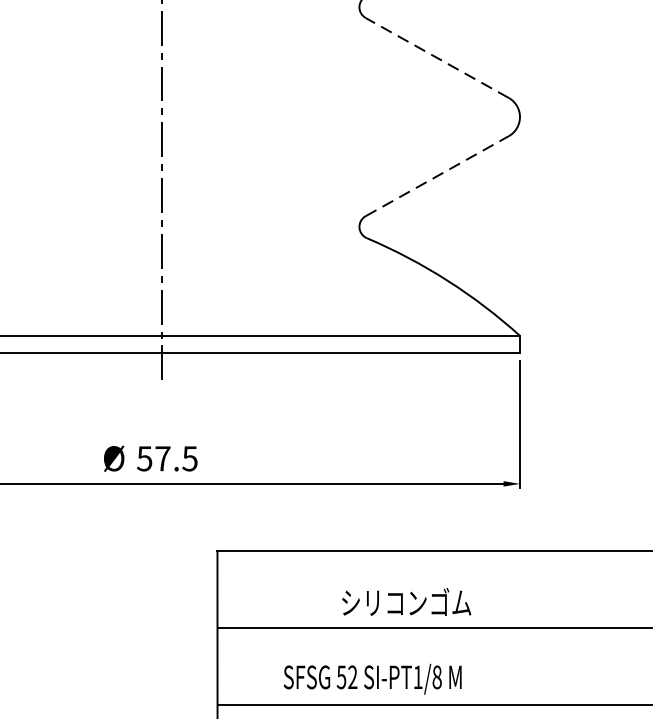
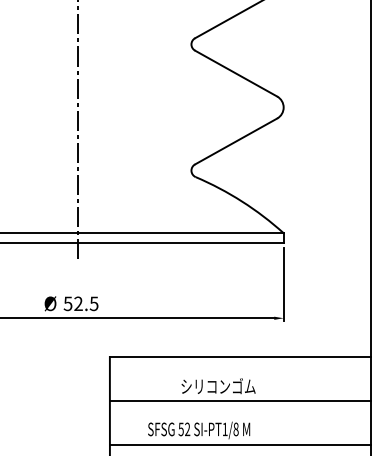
line: (436, 57) -> (235, 73), dashed -> solid
line: (437, 176) -> (236, 141), dashed -> solid
text: (162, 458) -> (78, 303), 57.5 -> 52.5

